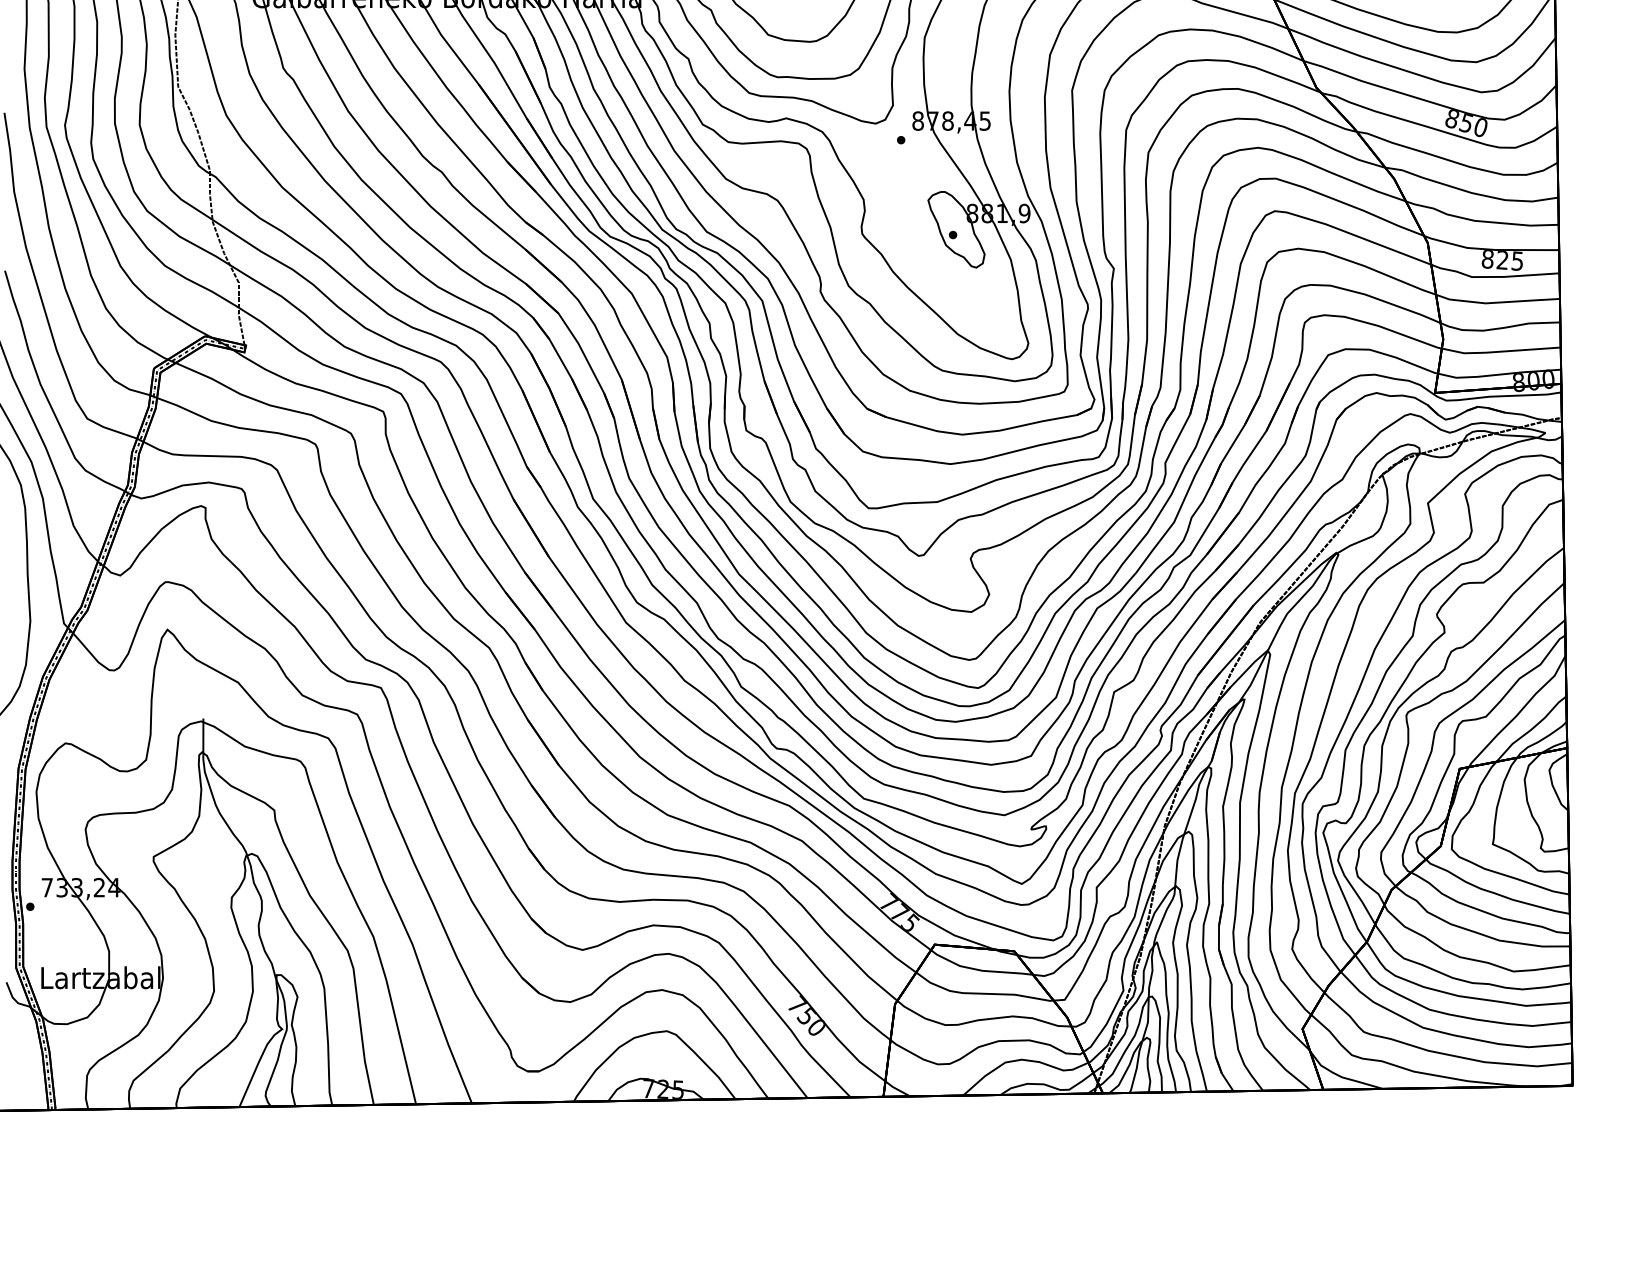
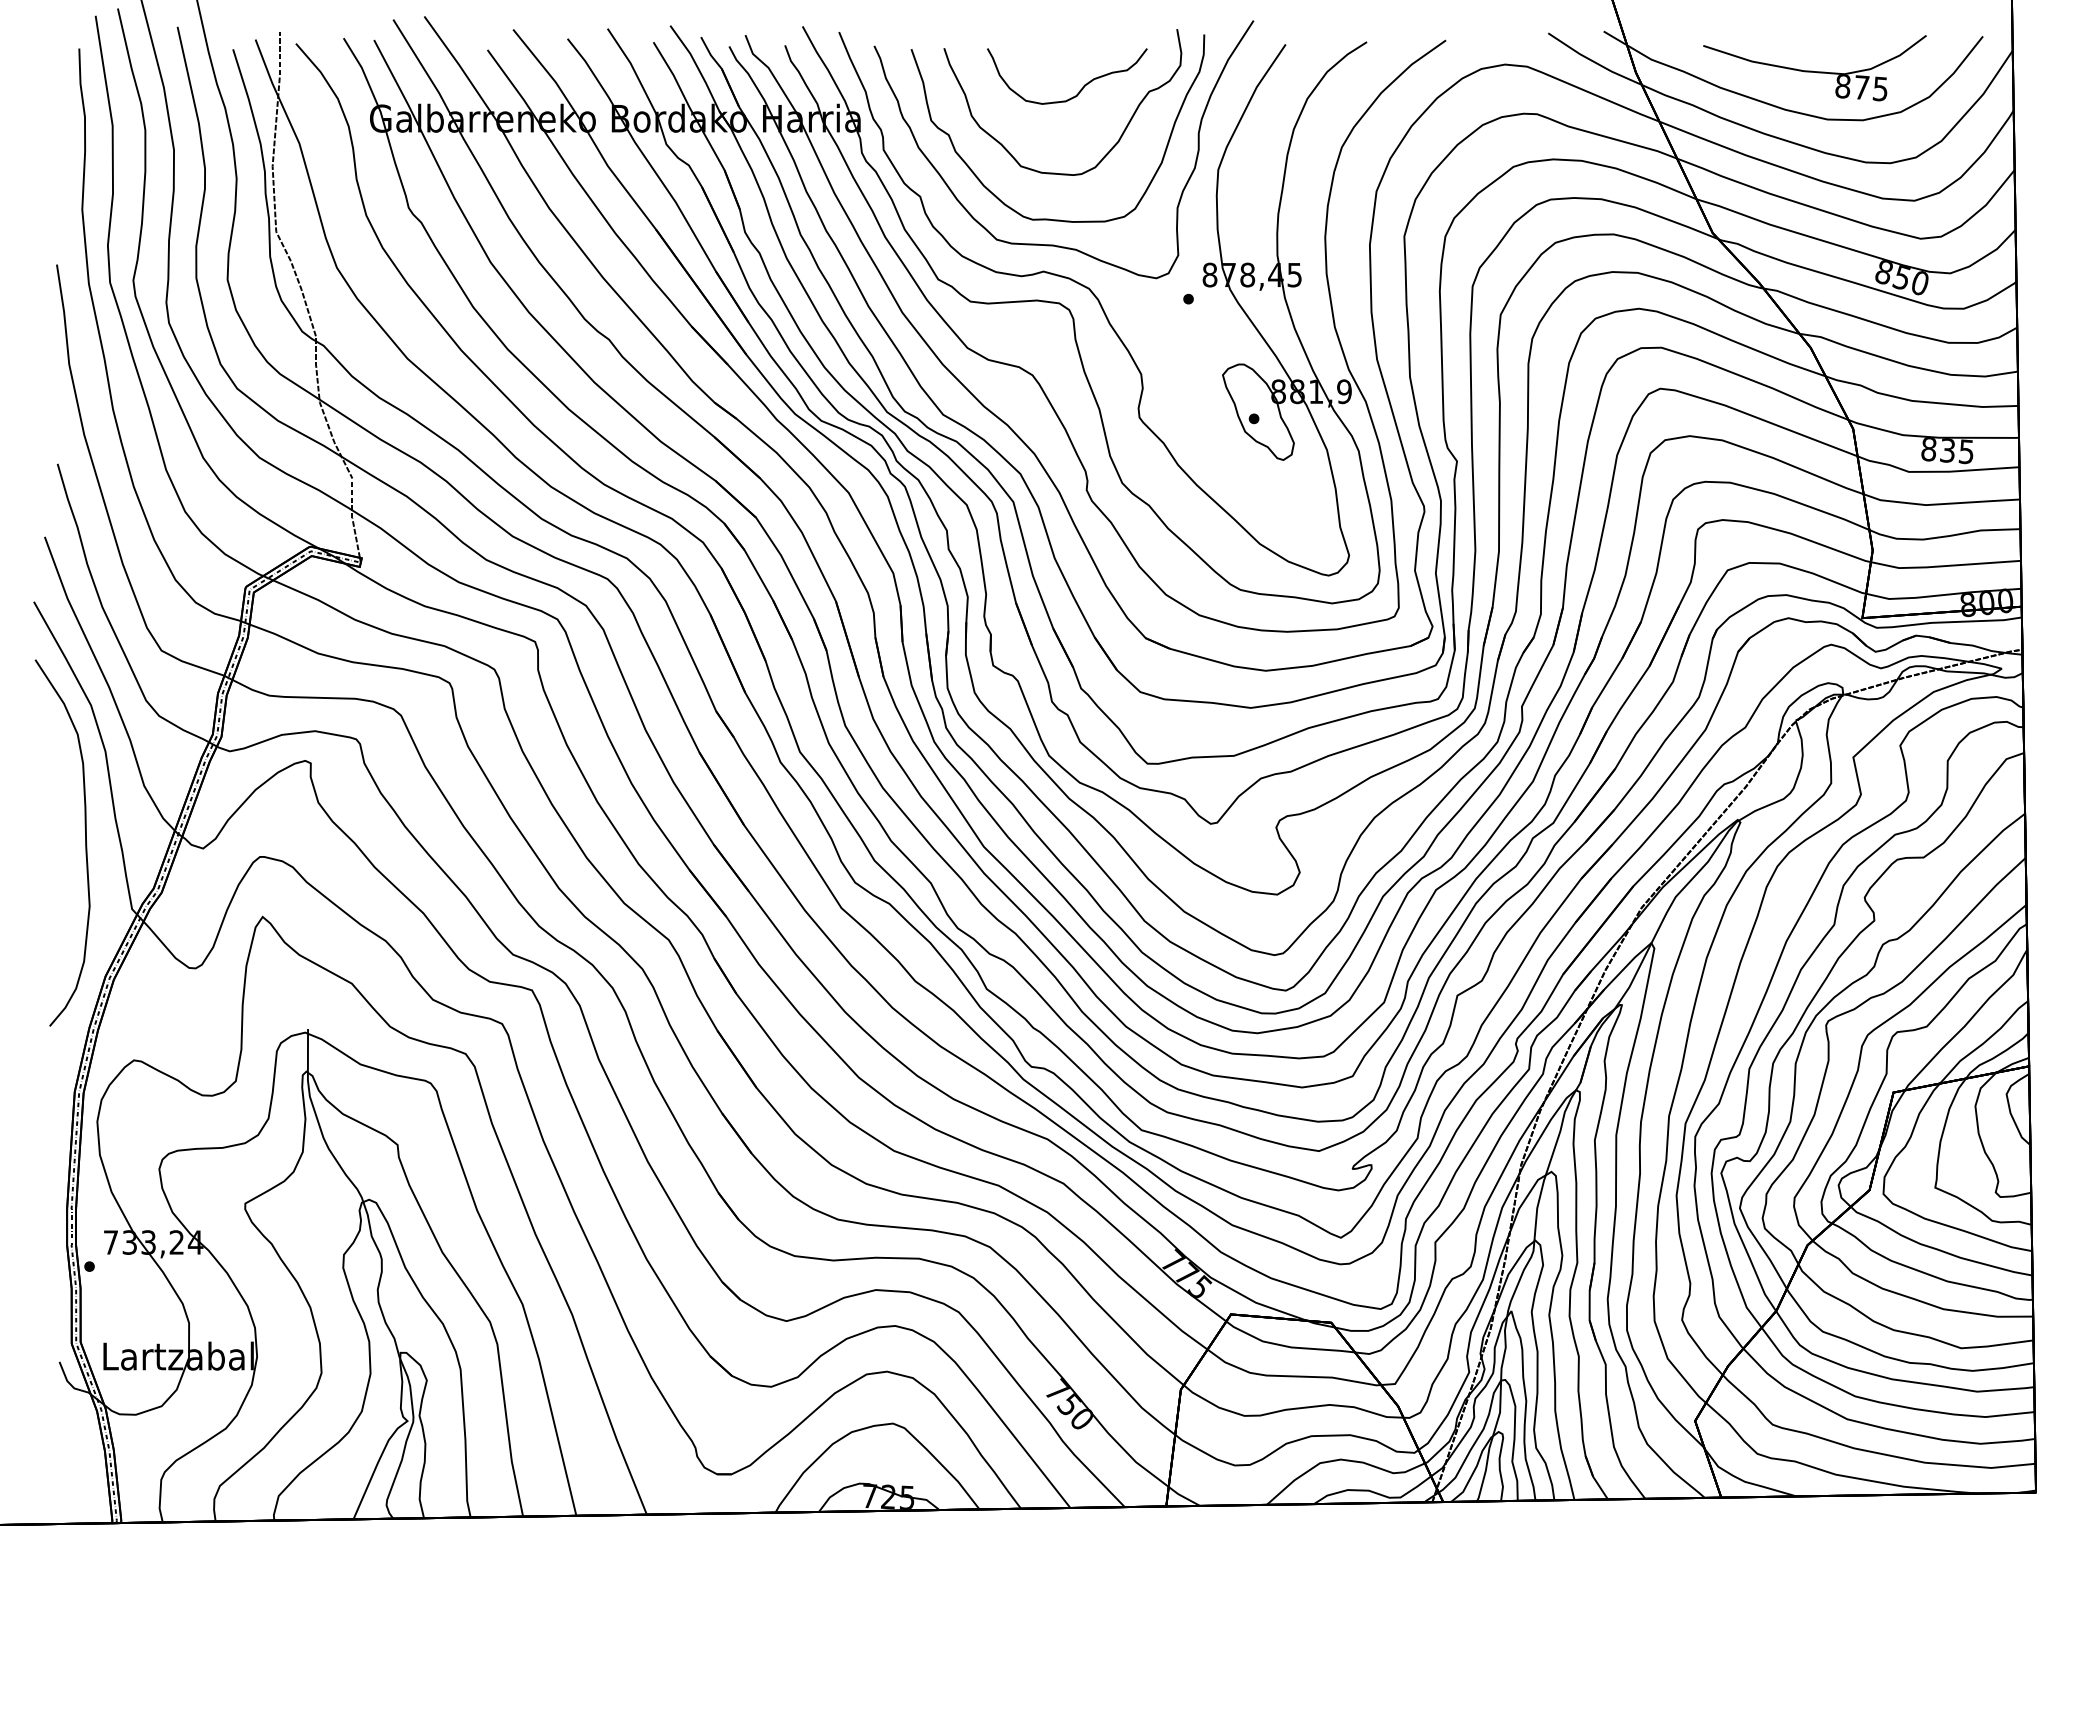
text: (1501, 260) -> (1946, 450), 825 -> 835

